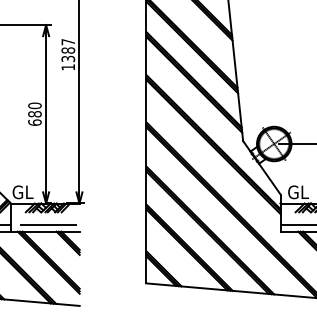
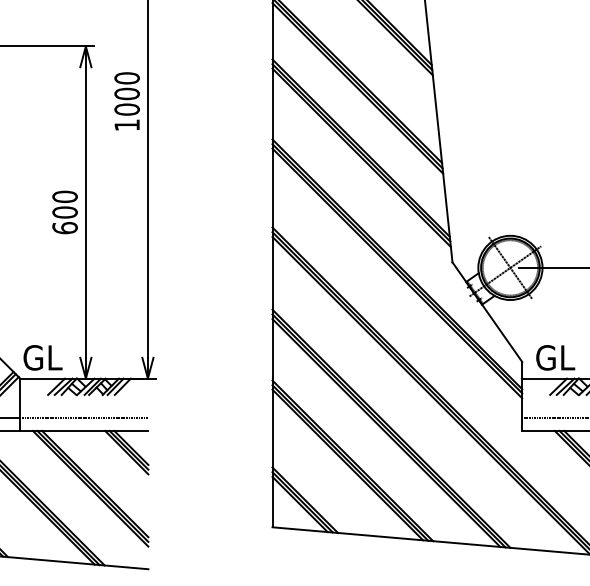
text: (68, 50) -> (127, 93), 1387 -> 1000
text: (34, 114) -> (64, 212), 680 -> 600

